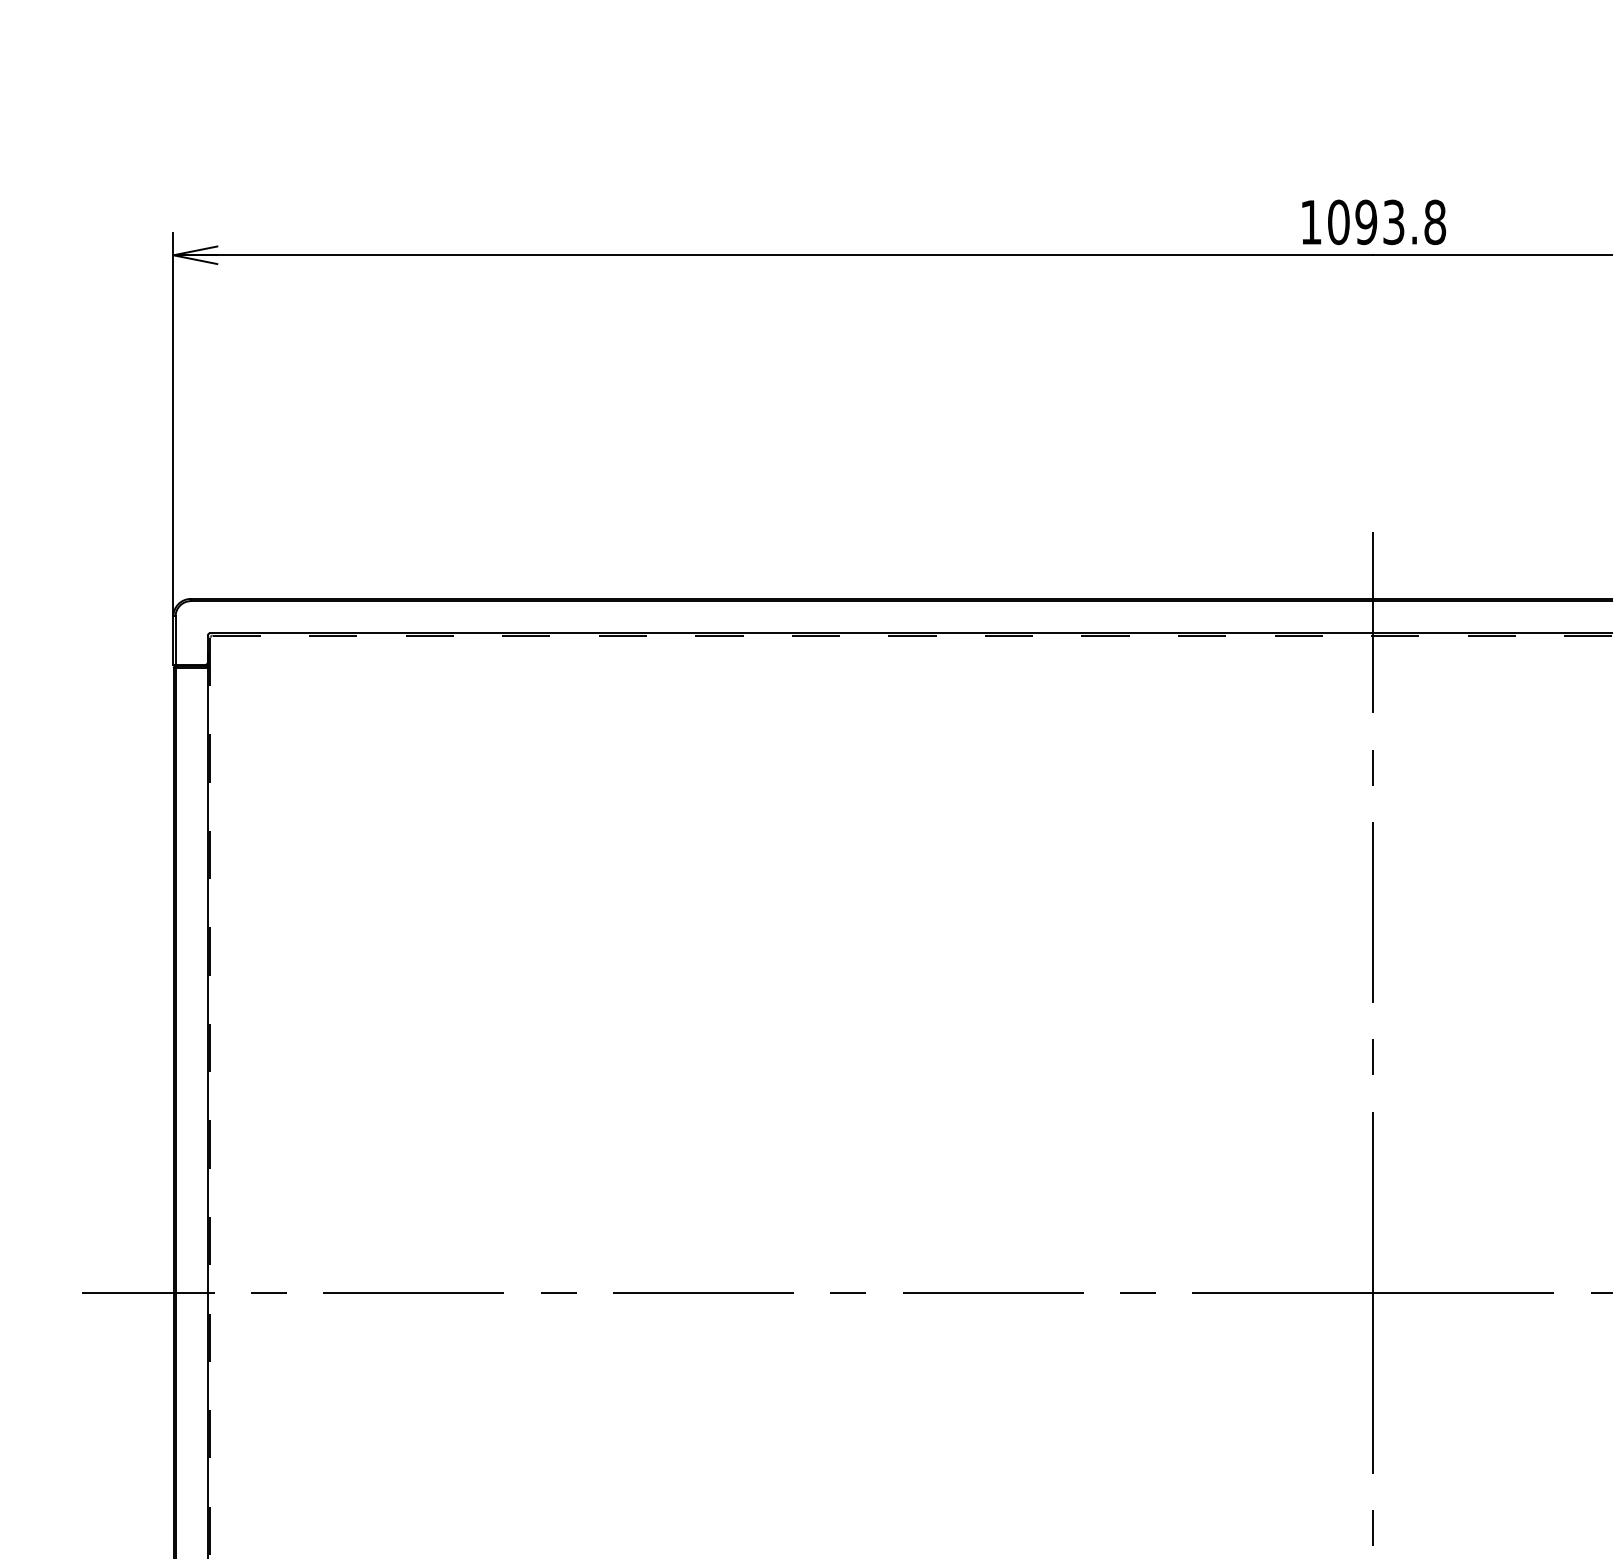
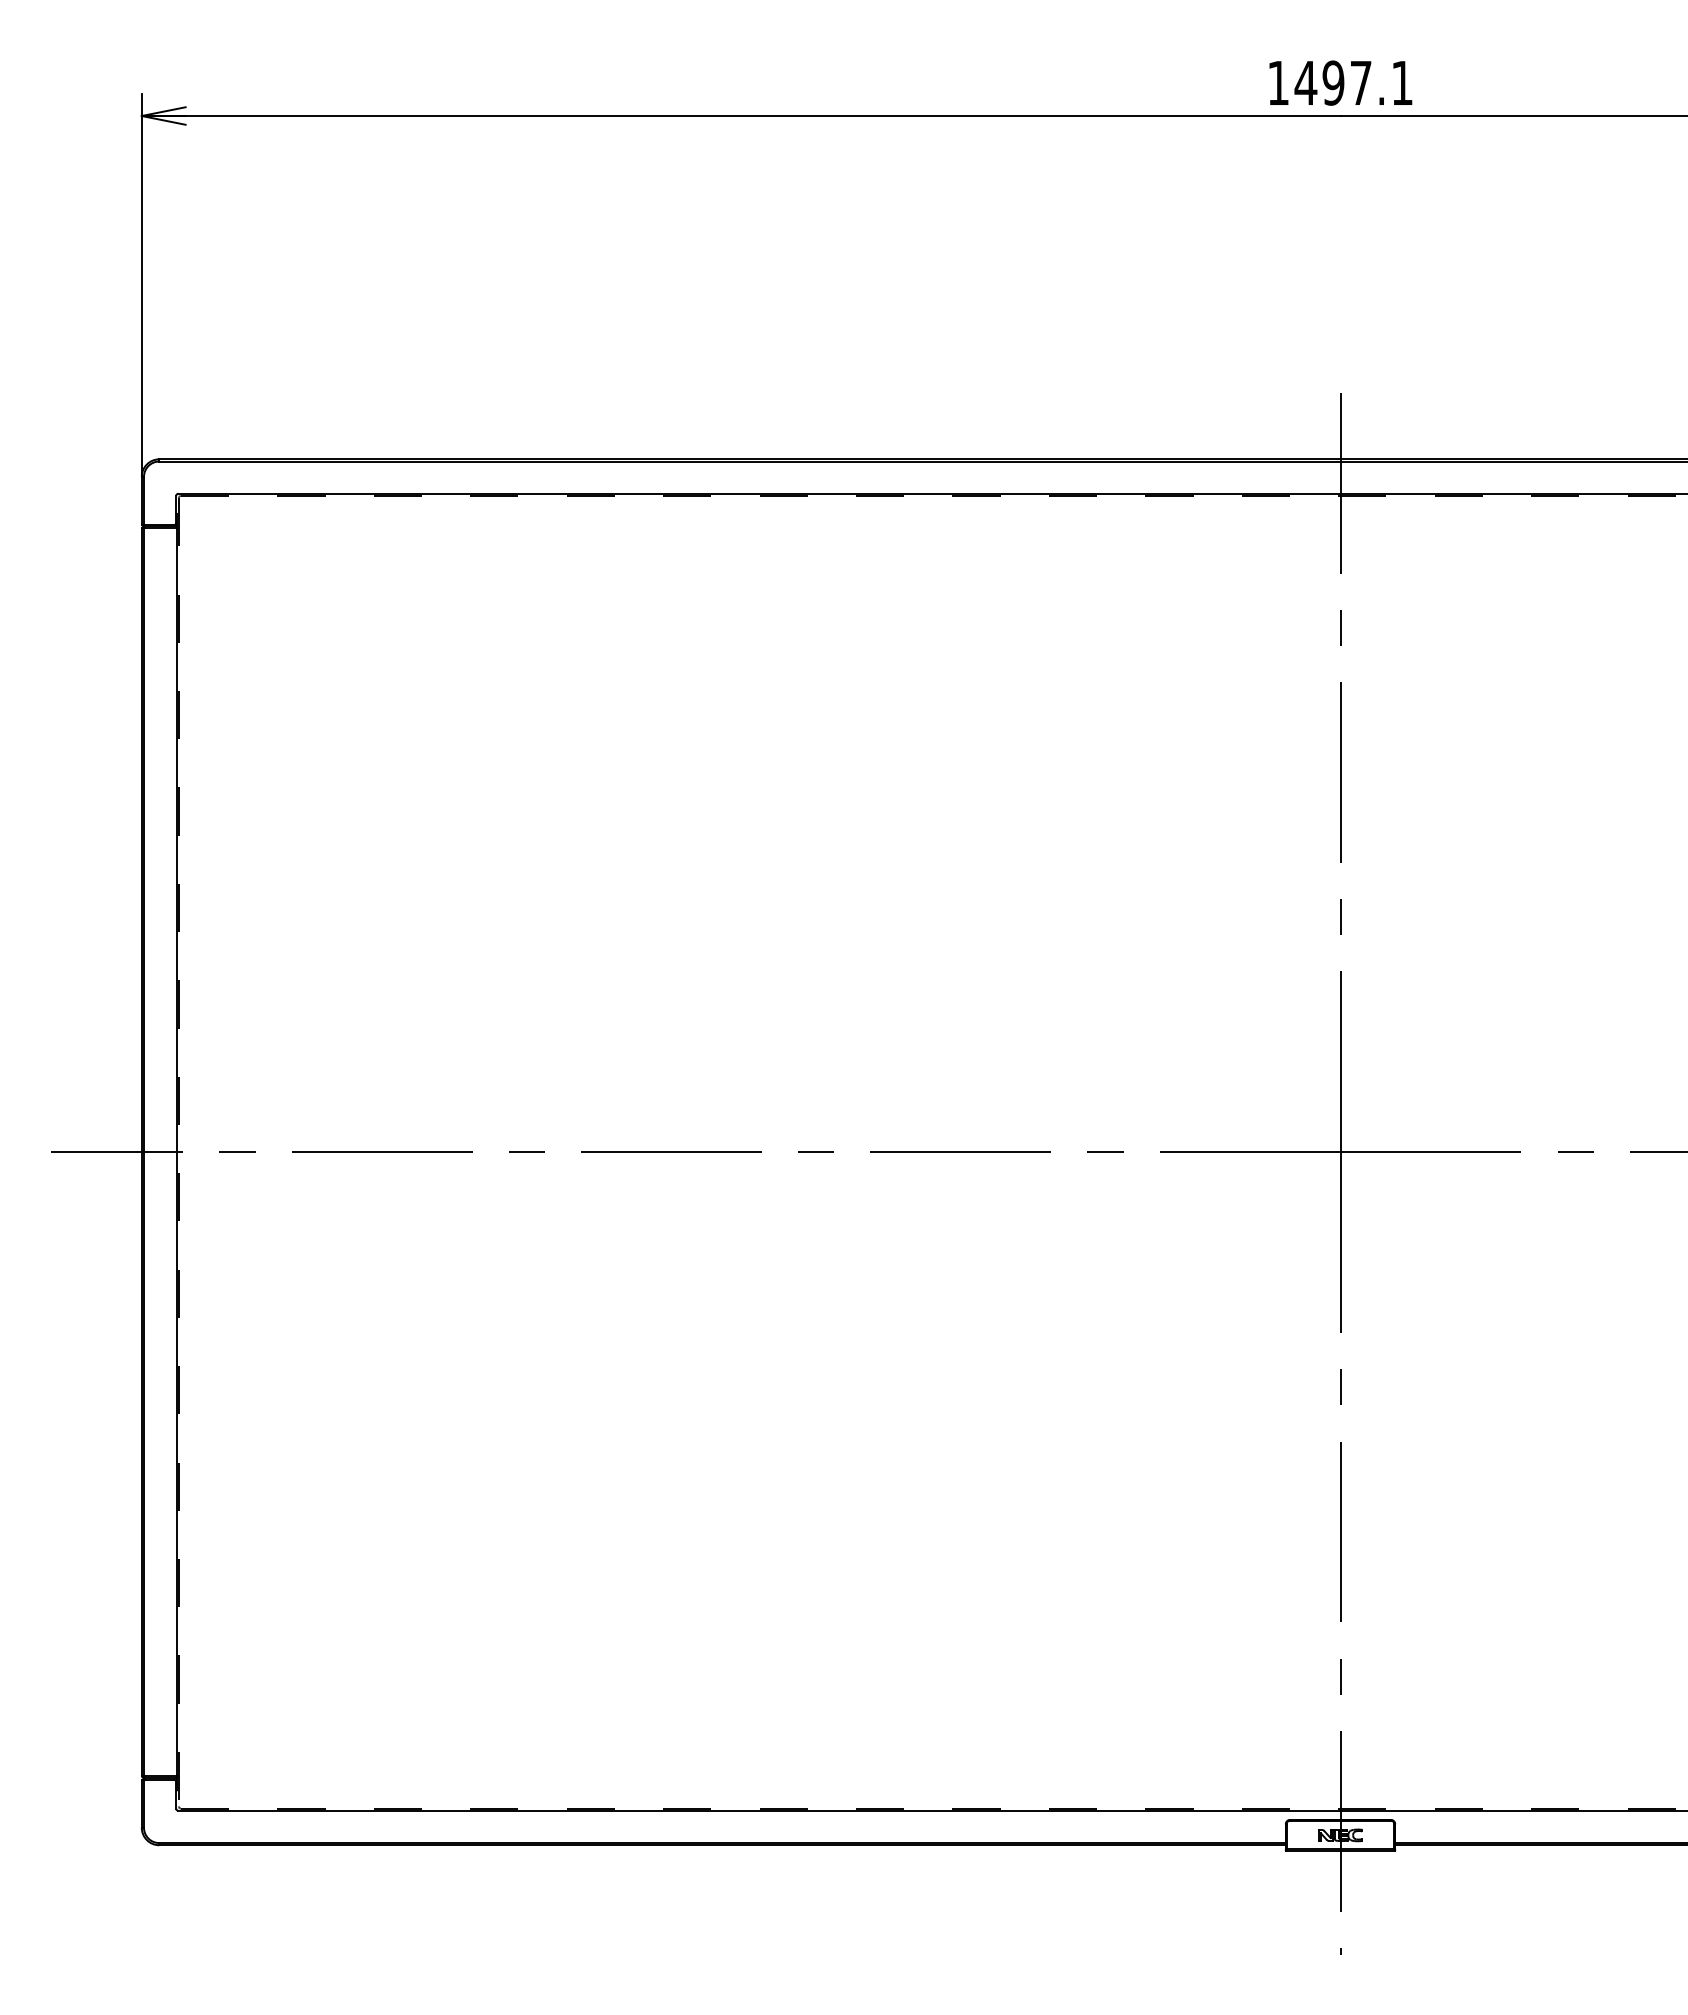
text: (1386, 221) -> (1353, 82), 1093.8 -> 1497.1

